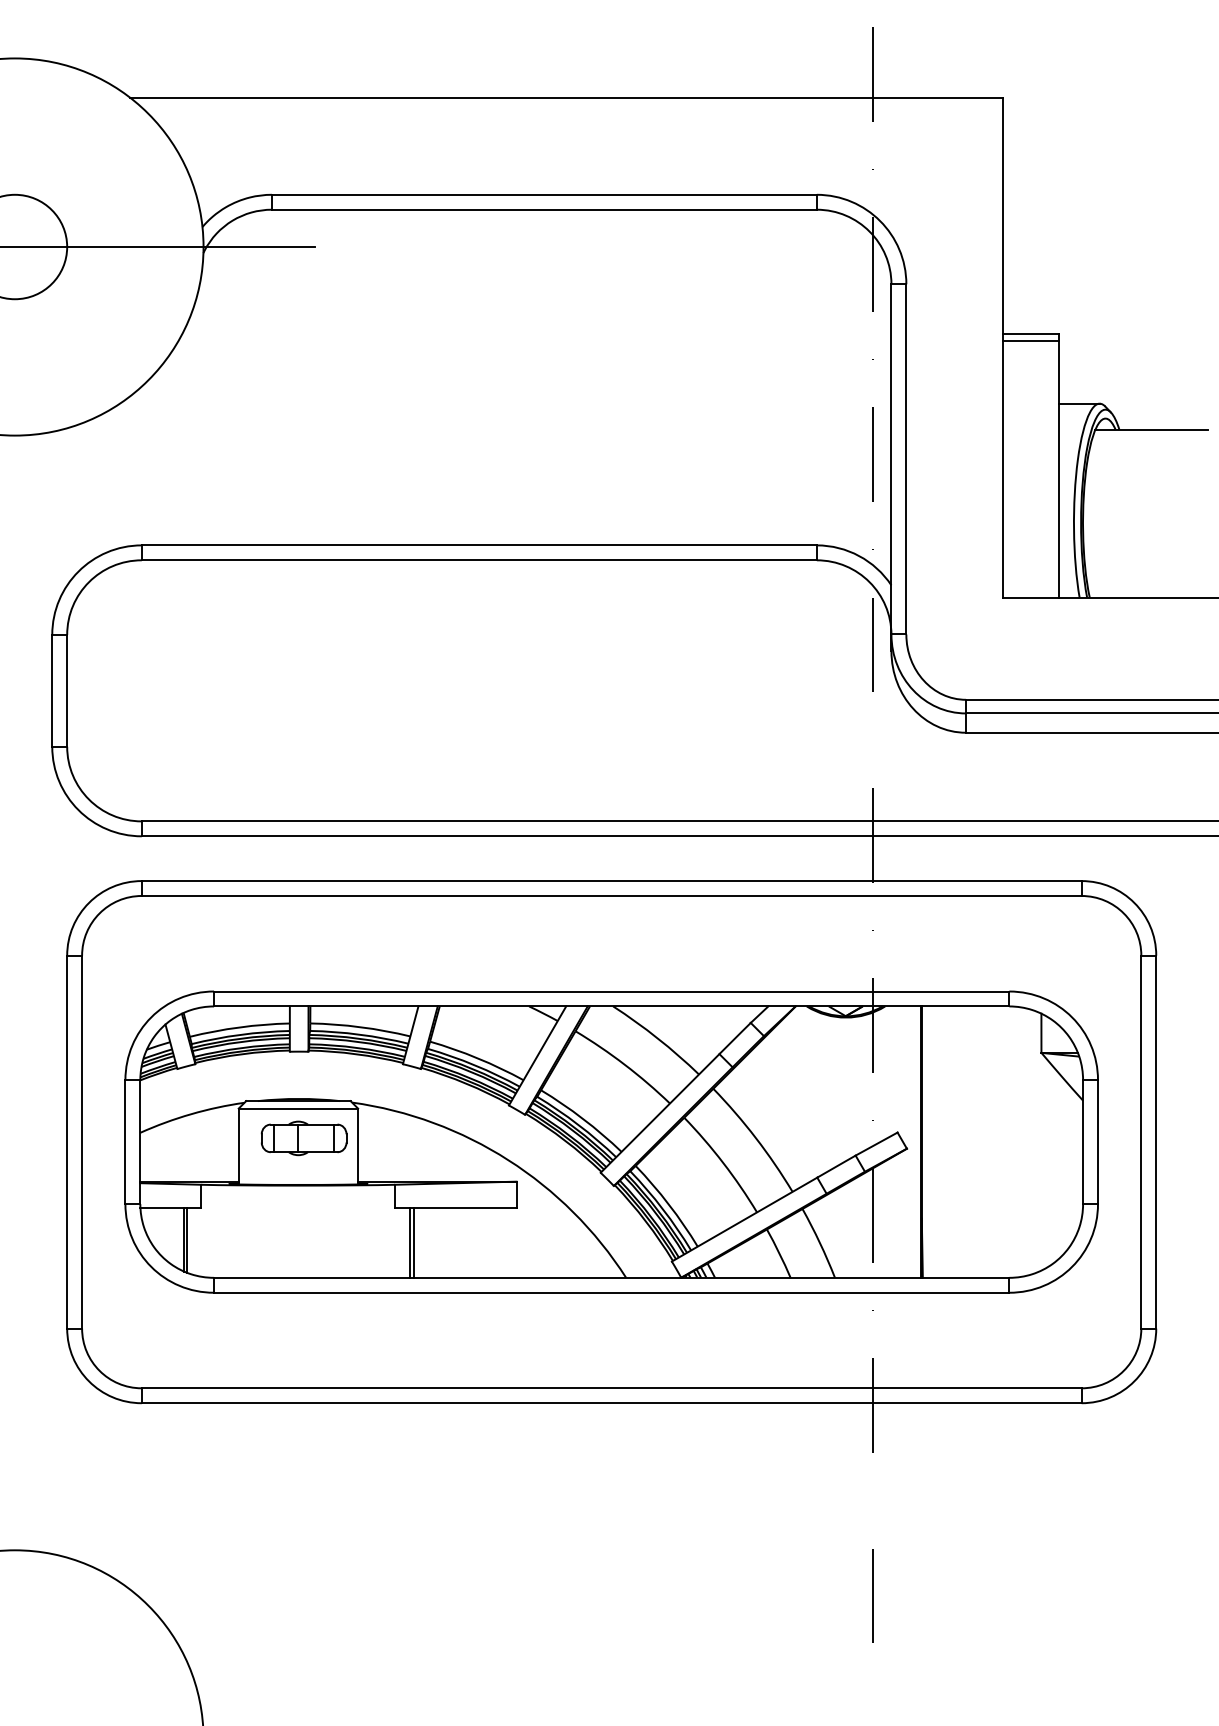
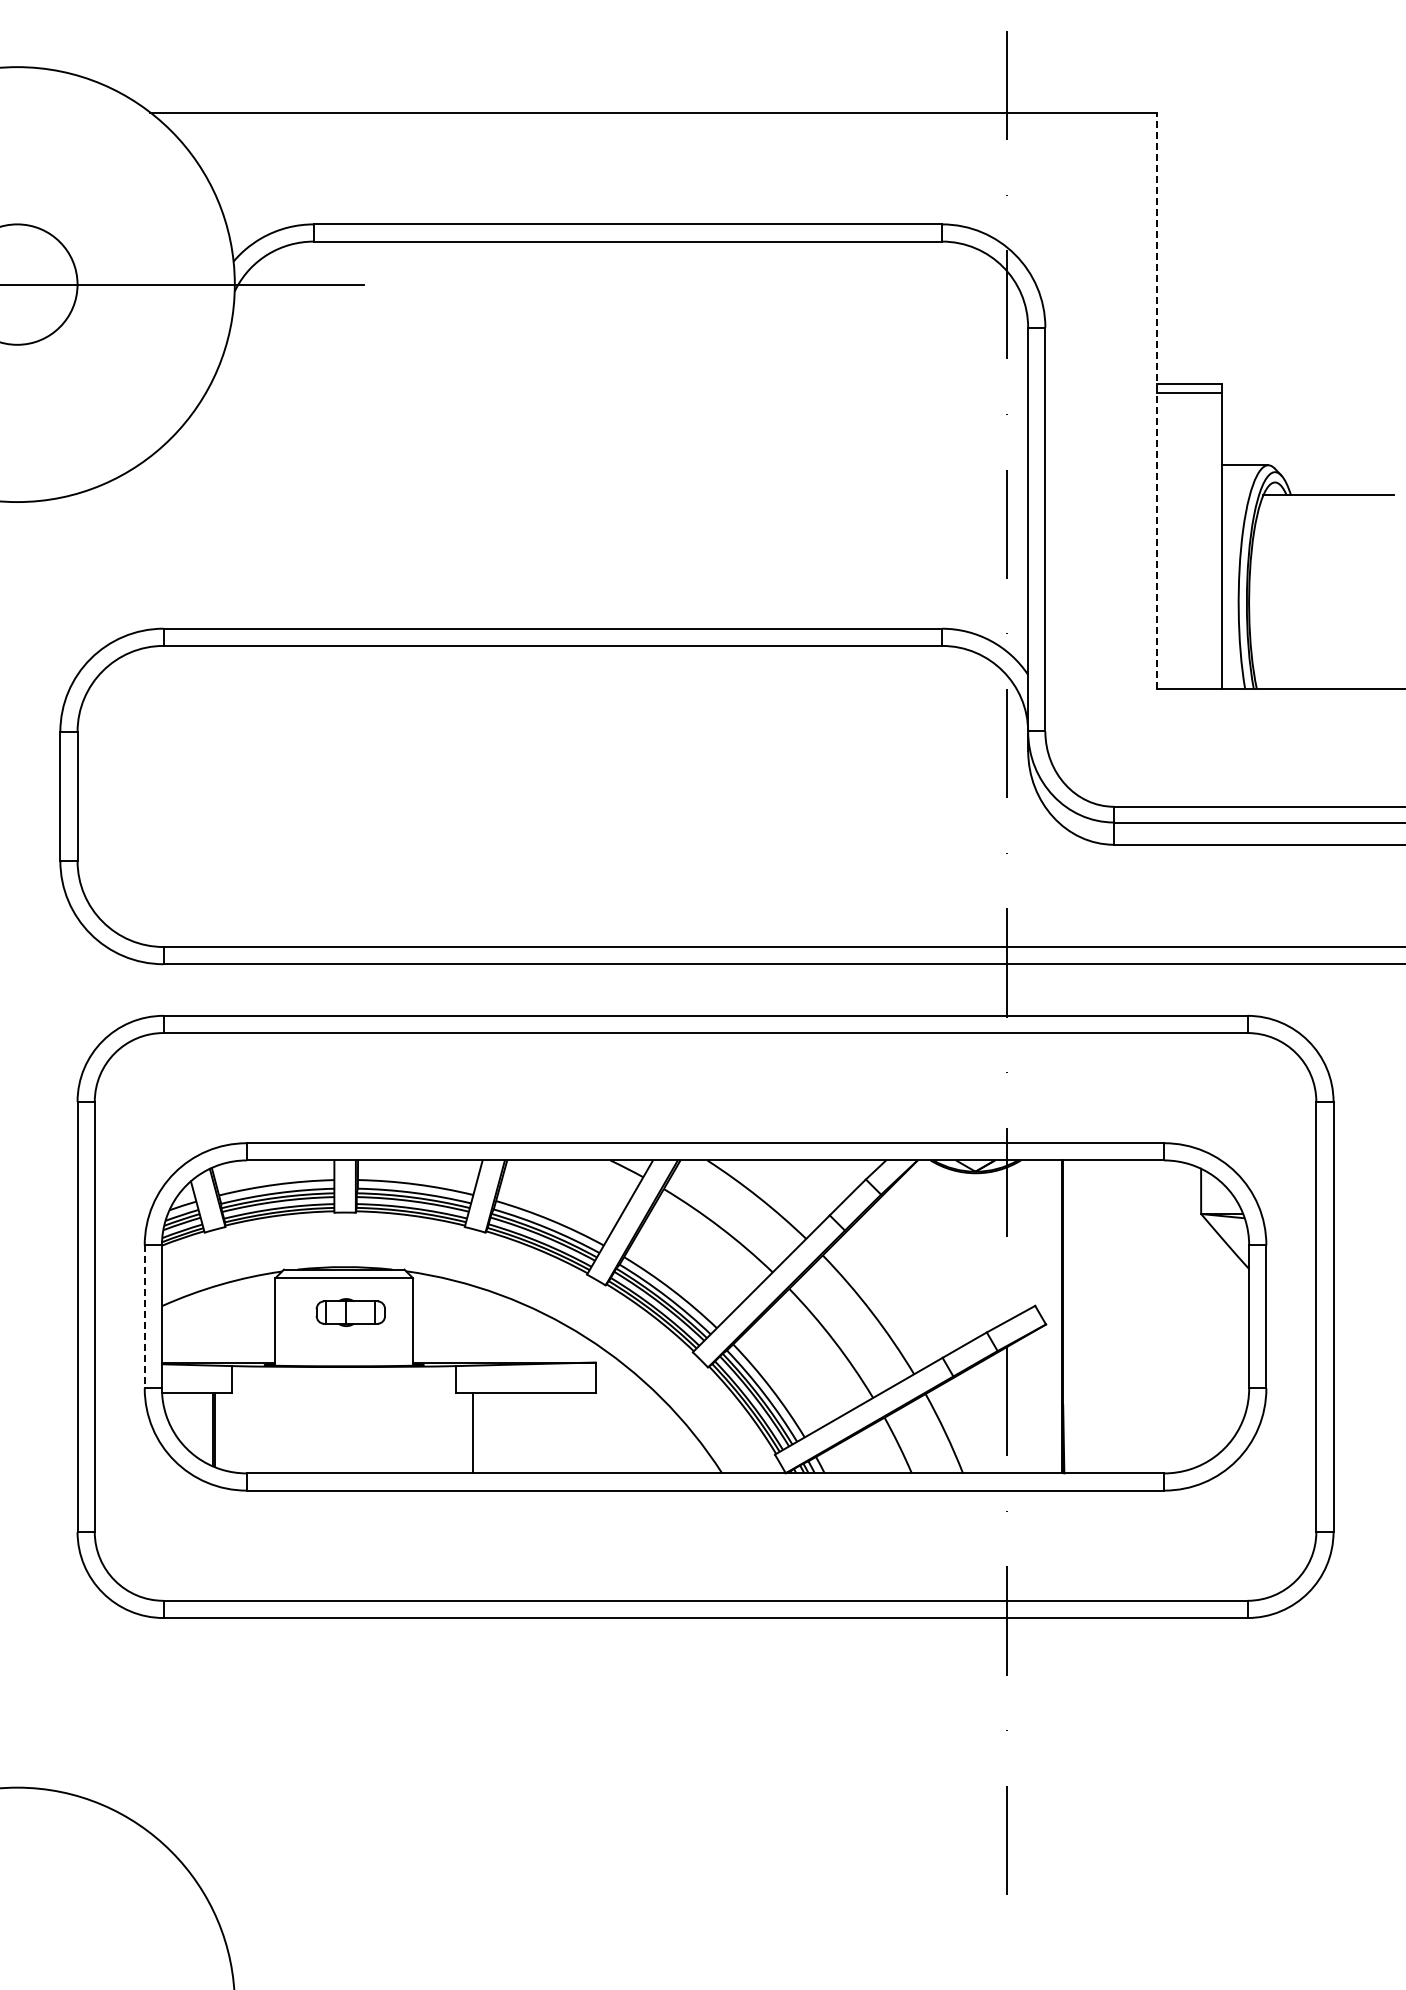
line: (1003, 347) -> (1157, 400), solid -> dashed
part: (303, 1138) -> (350, 1312), size x0.7
line: (125, 1142) -> (144, 1317), solid -> dashed
line: (413, 1242) -> (477, 1432), removed

